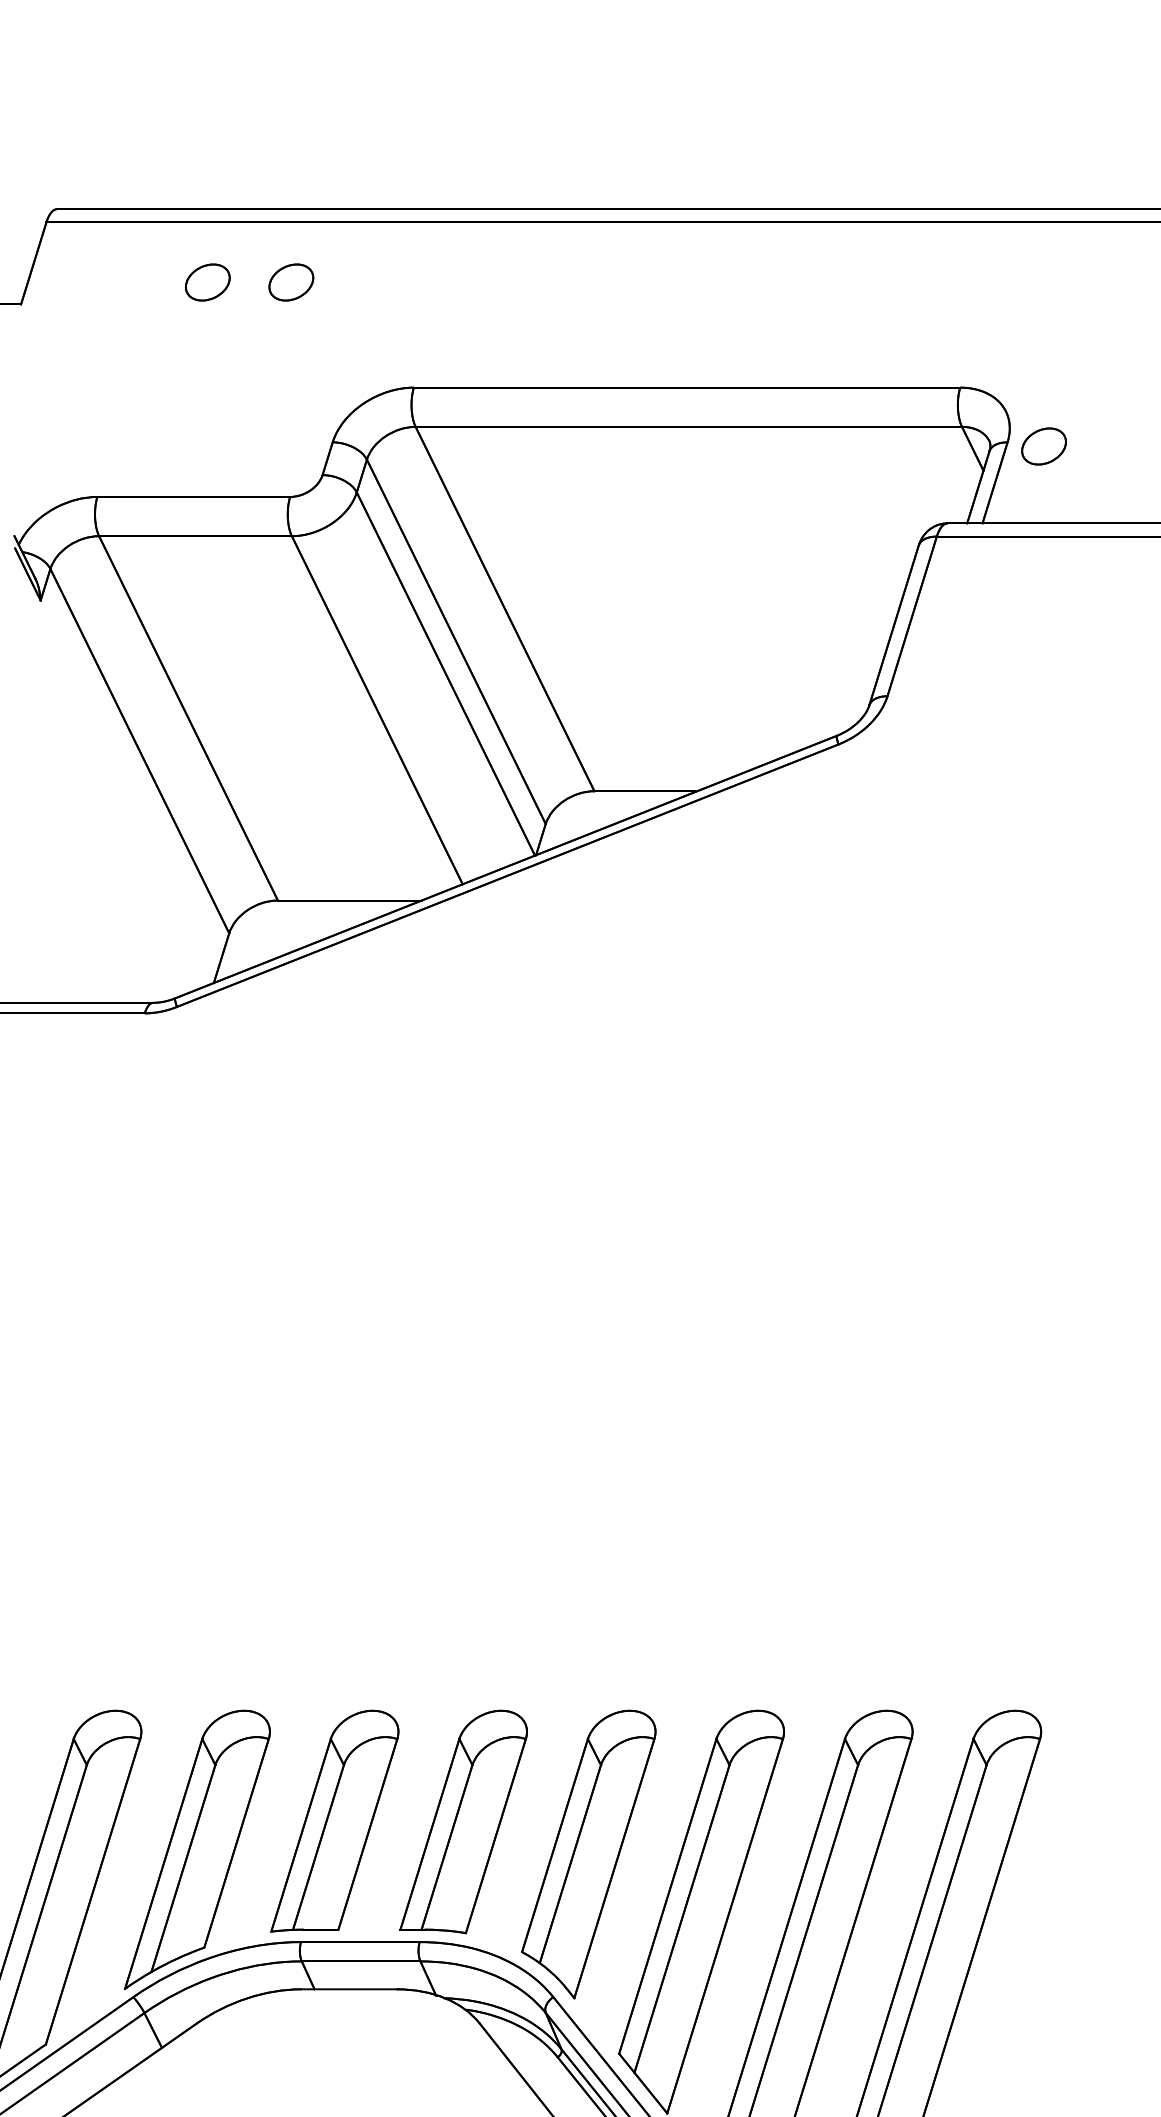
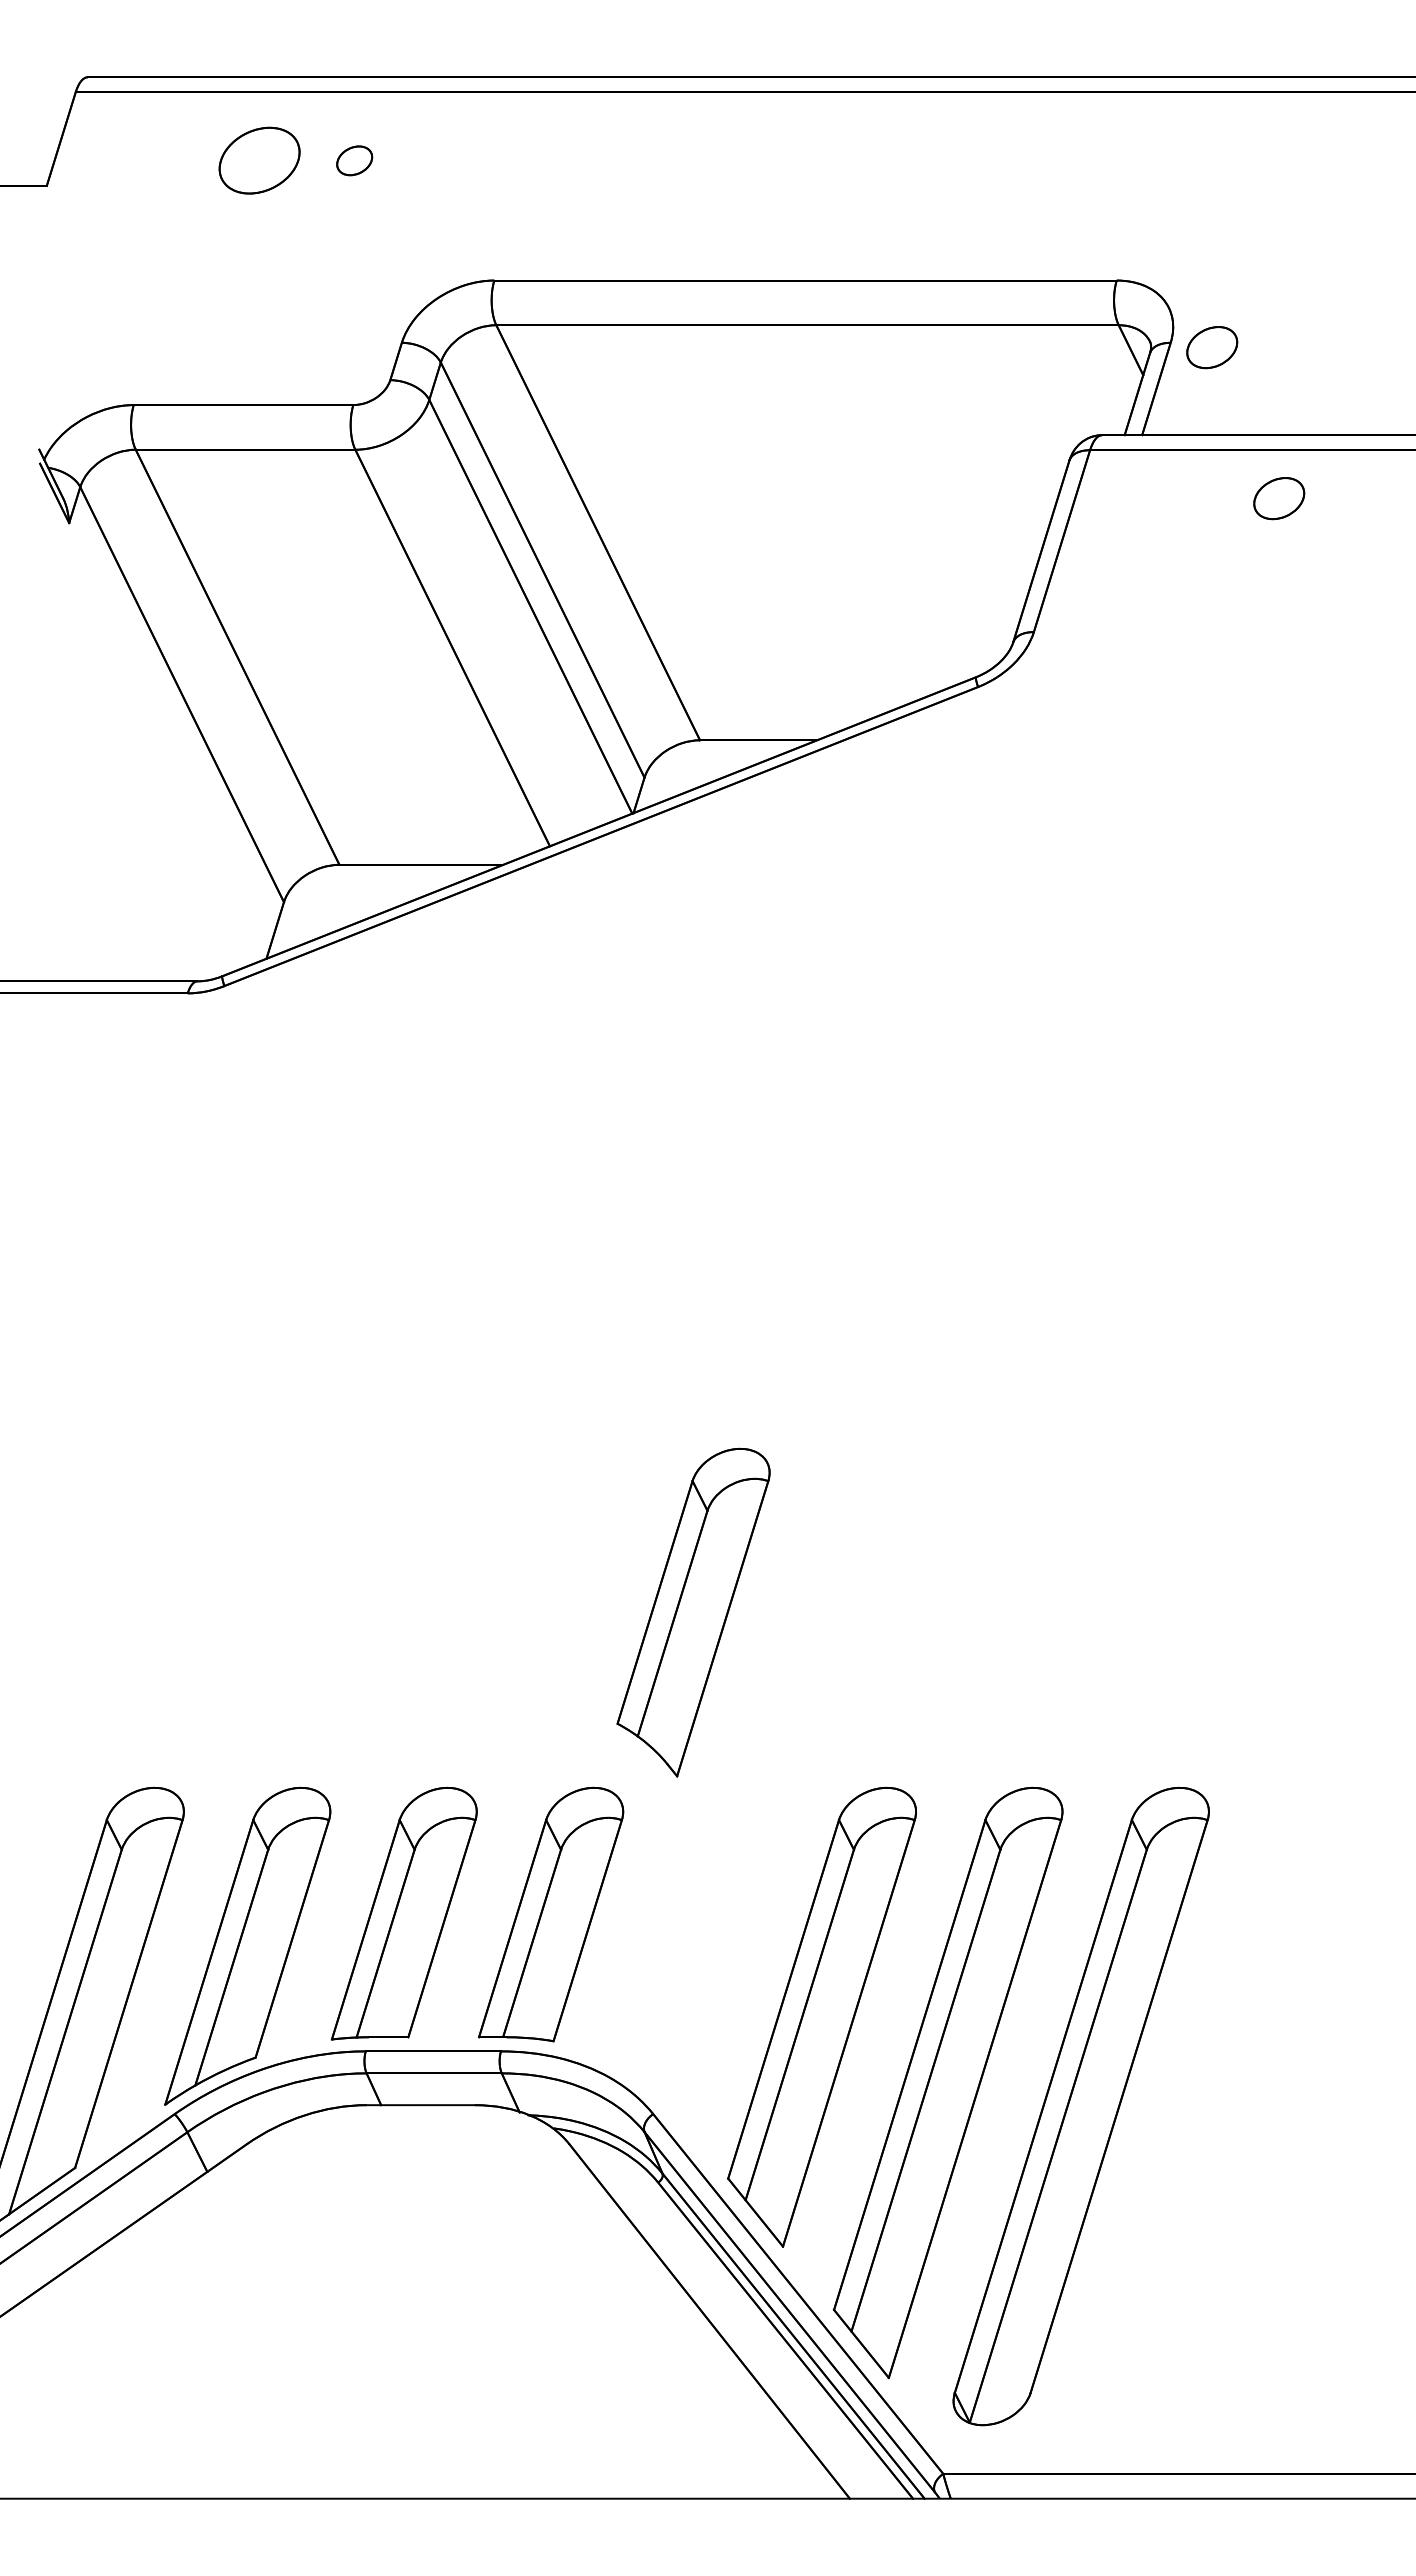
part: (207, 282) -> (259, 160), size x1.6
part: (291, 282) -> (354, 160), size x0.7
part: (1103, 578) -> (1279, 498), added
part: (588, 1854) -> (693, 1612), moved

